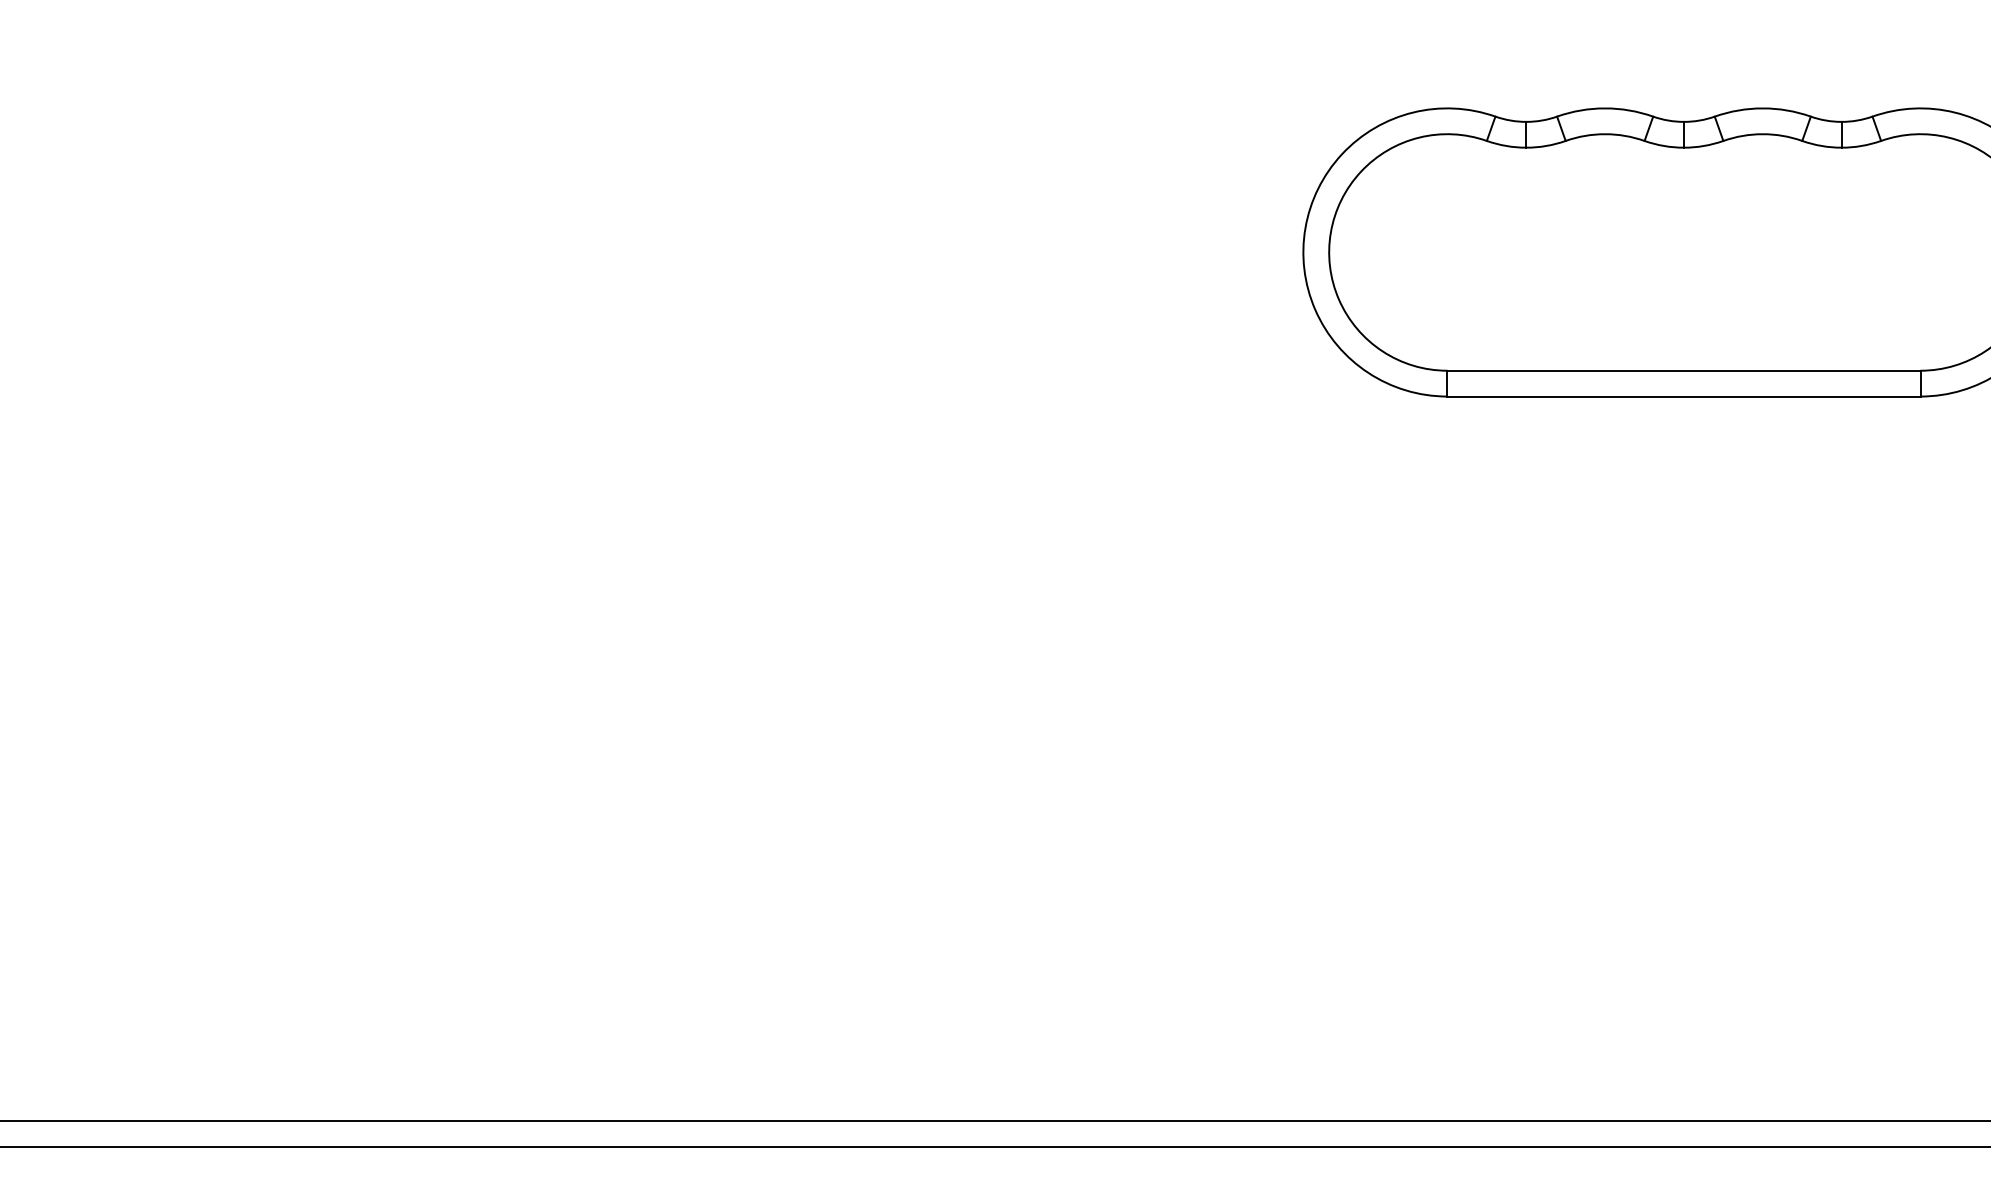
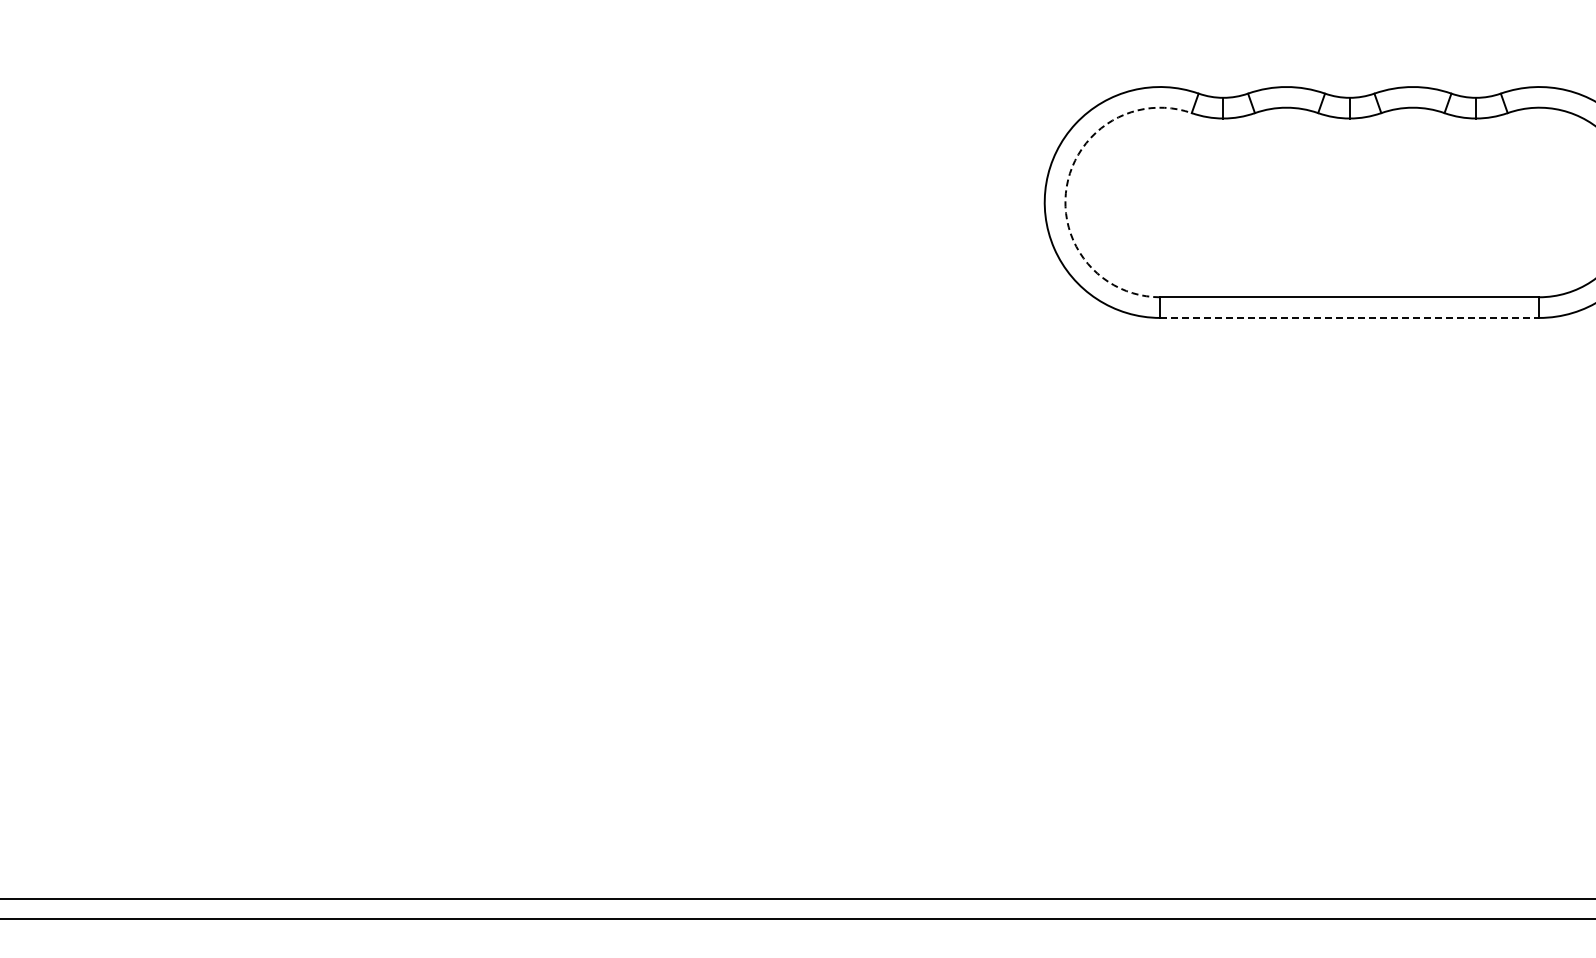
arc: (1330, 232) -> (1066, 186), solid -> dashed
line: (1683, 395) -> (1349, 317), solid -> dashed

